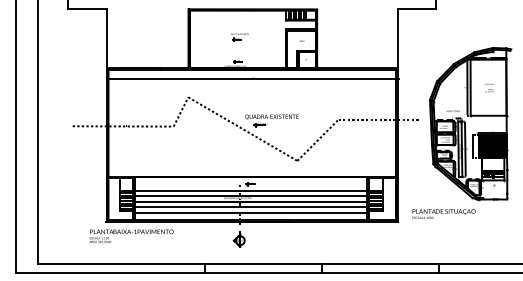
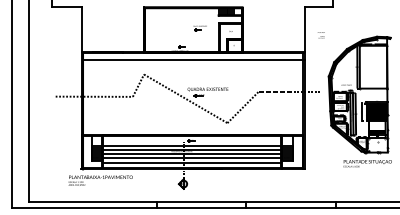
part: (239, 37) -> (200, 28), moved
text: (488, 87) -> (320, 34), moved
text: (443, 213) -> (367, 163), moved

